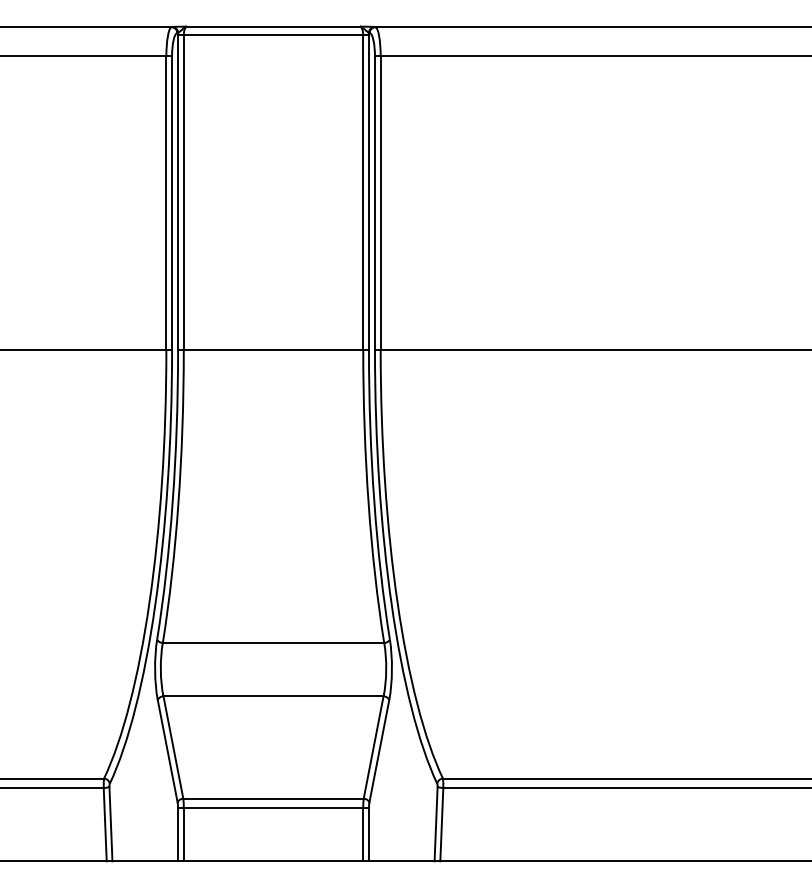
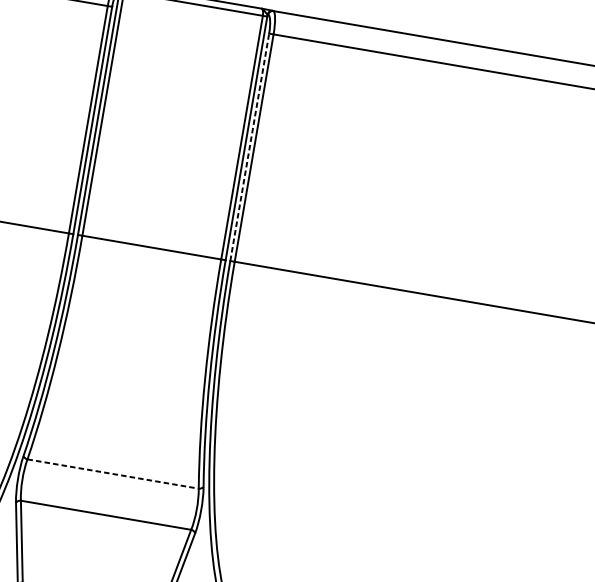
line: (374, 203) -> (249, 147), solid -> dashed
line: (273, 642) -> (113, 473), solid -> dashed

